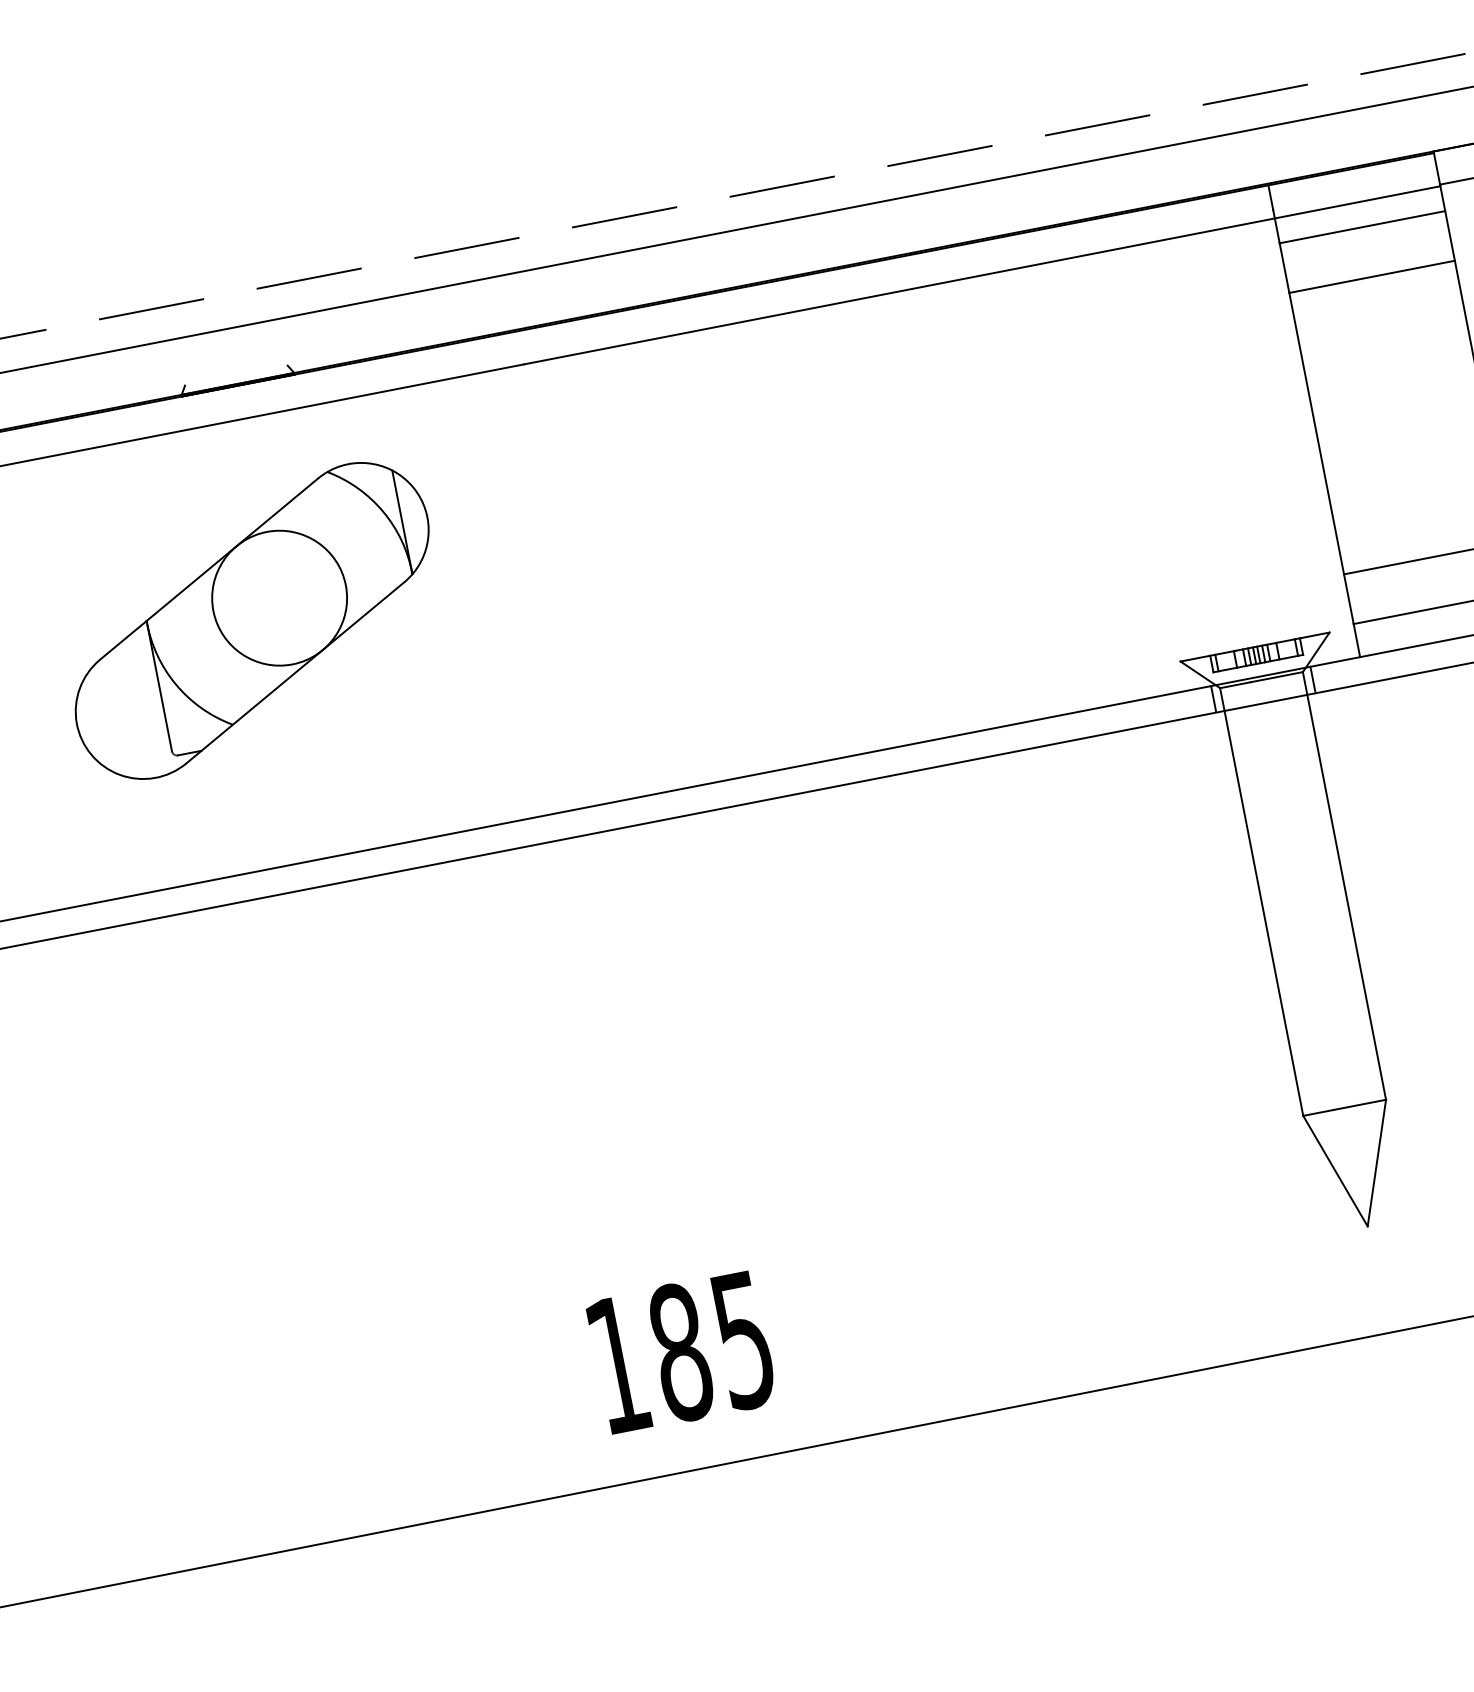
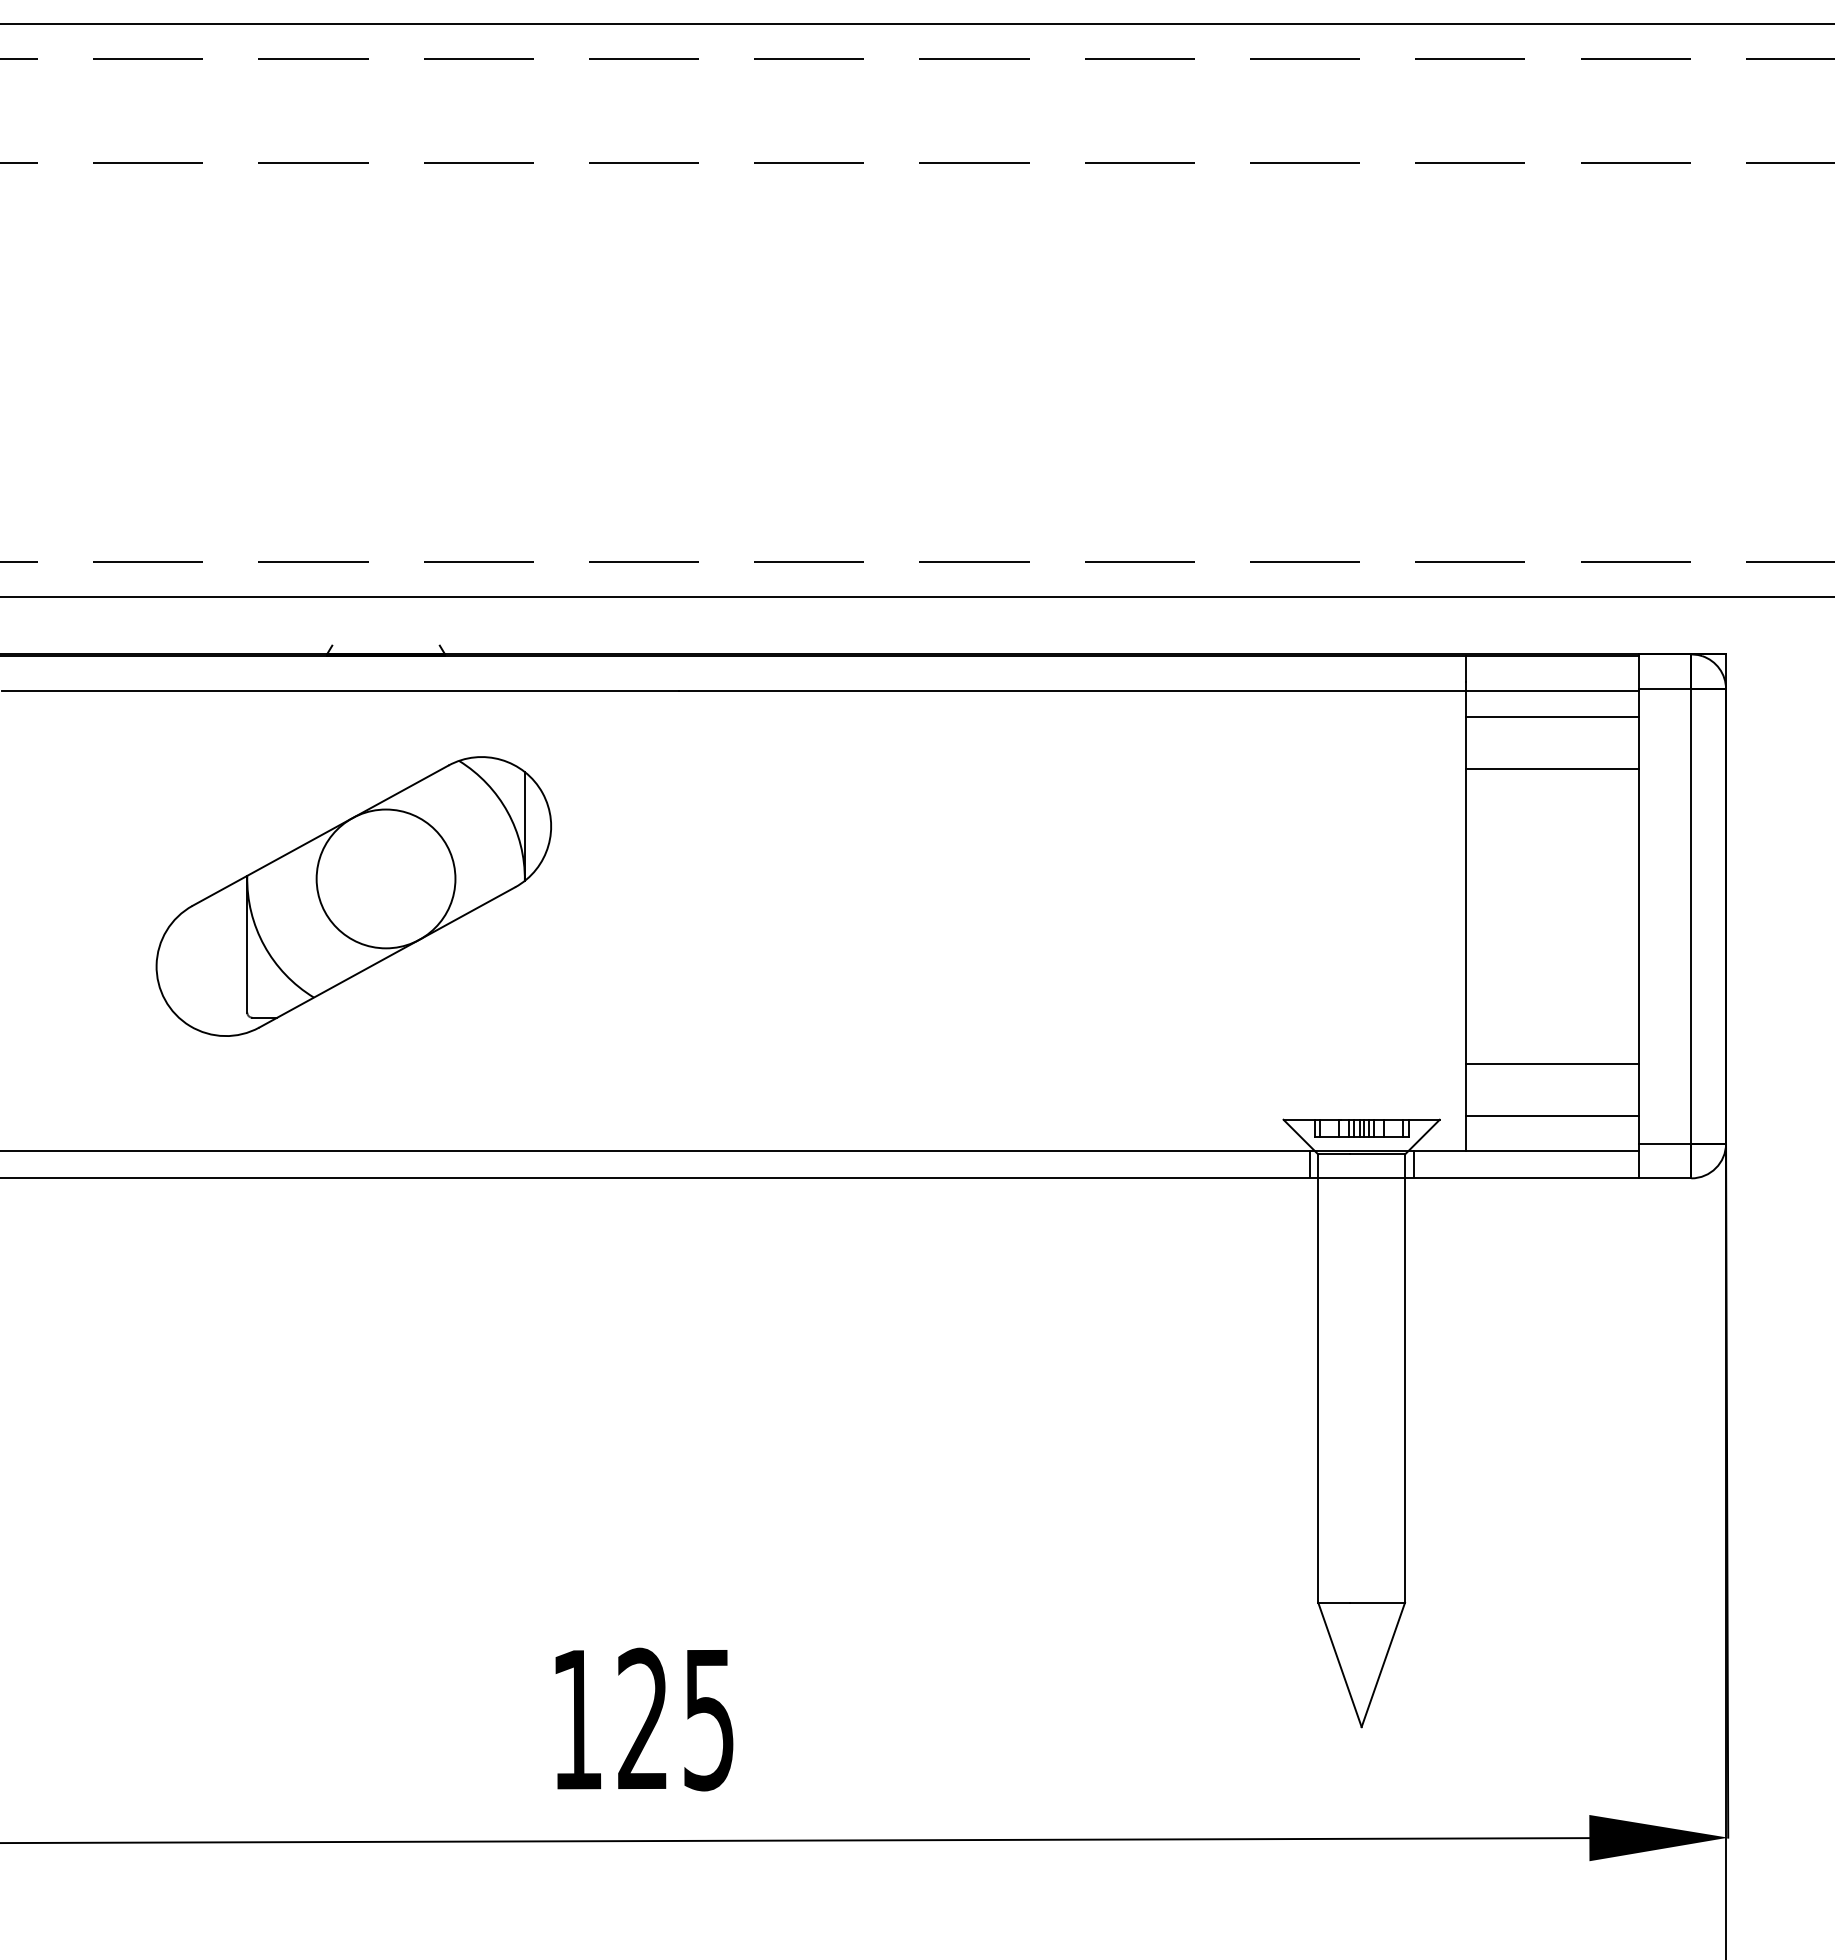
text: (681, 1352) -> (643, 1719), 185 -> 125

